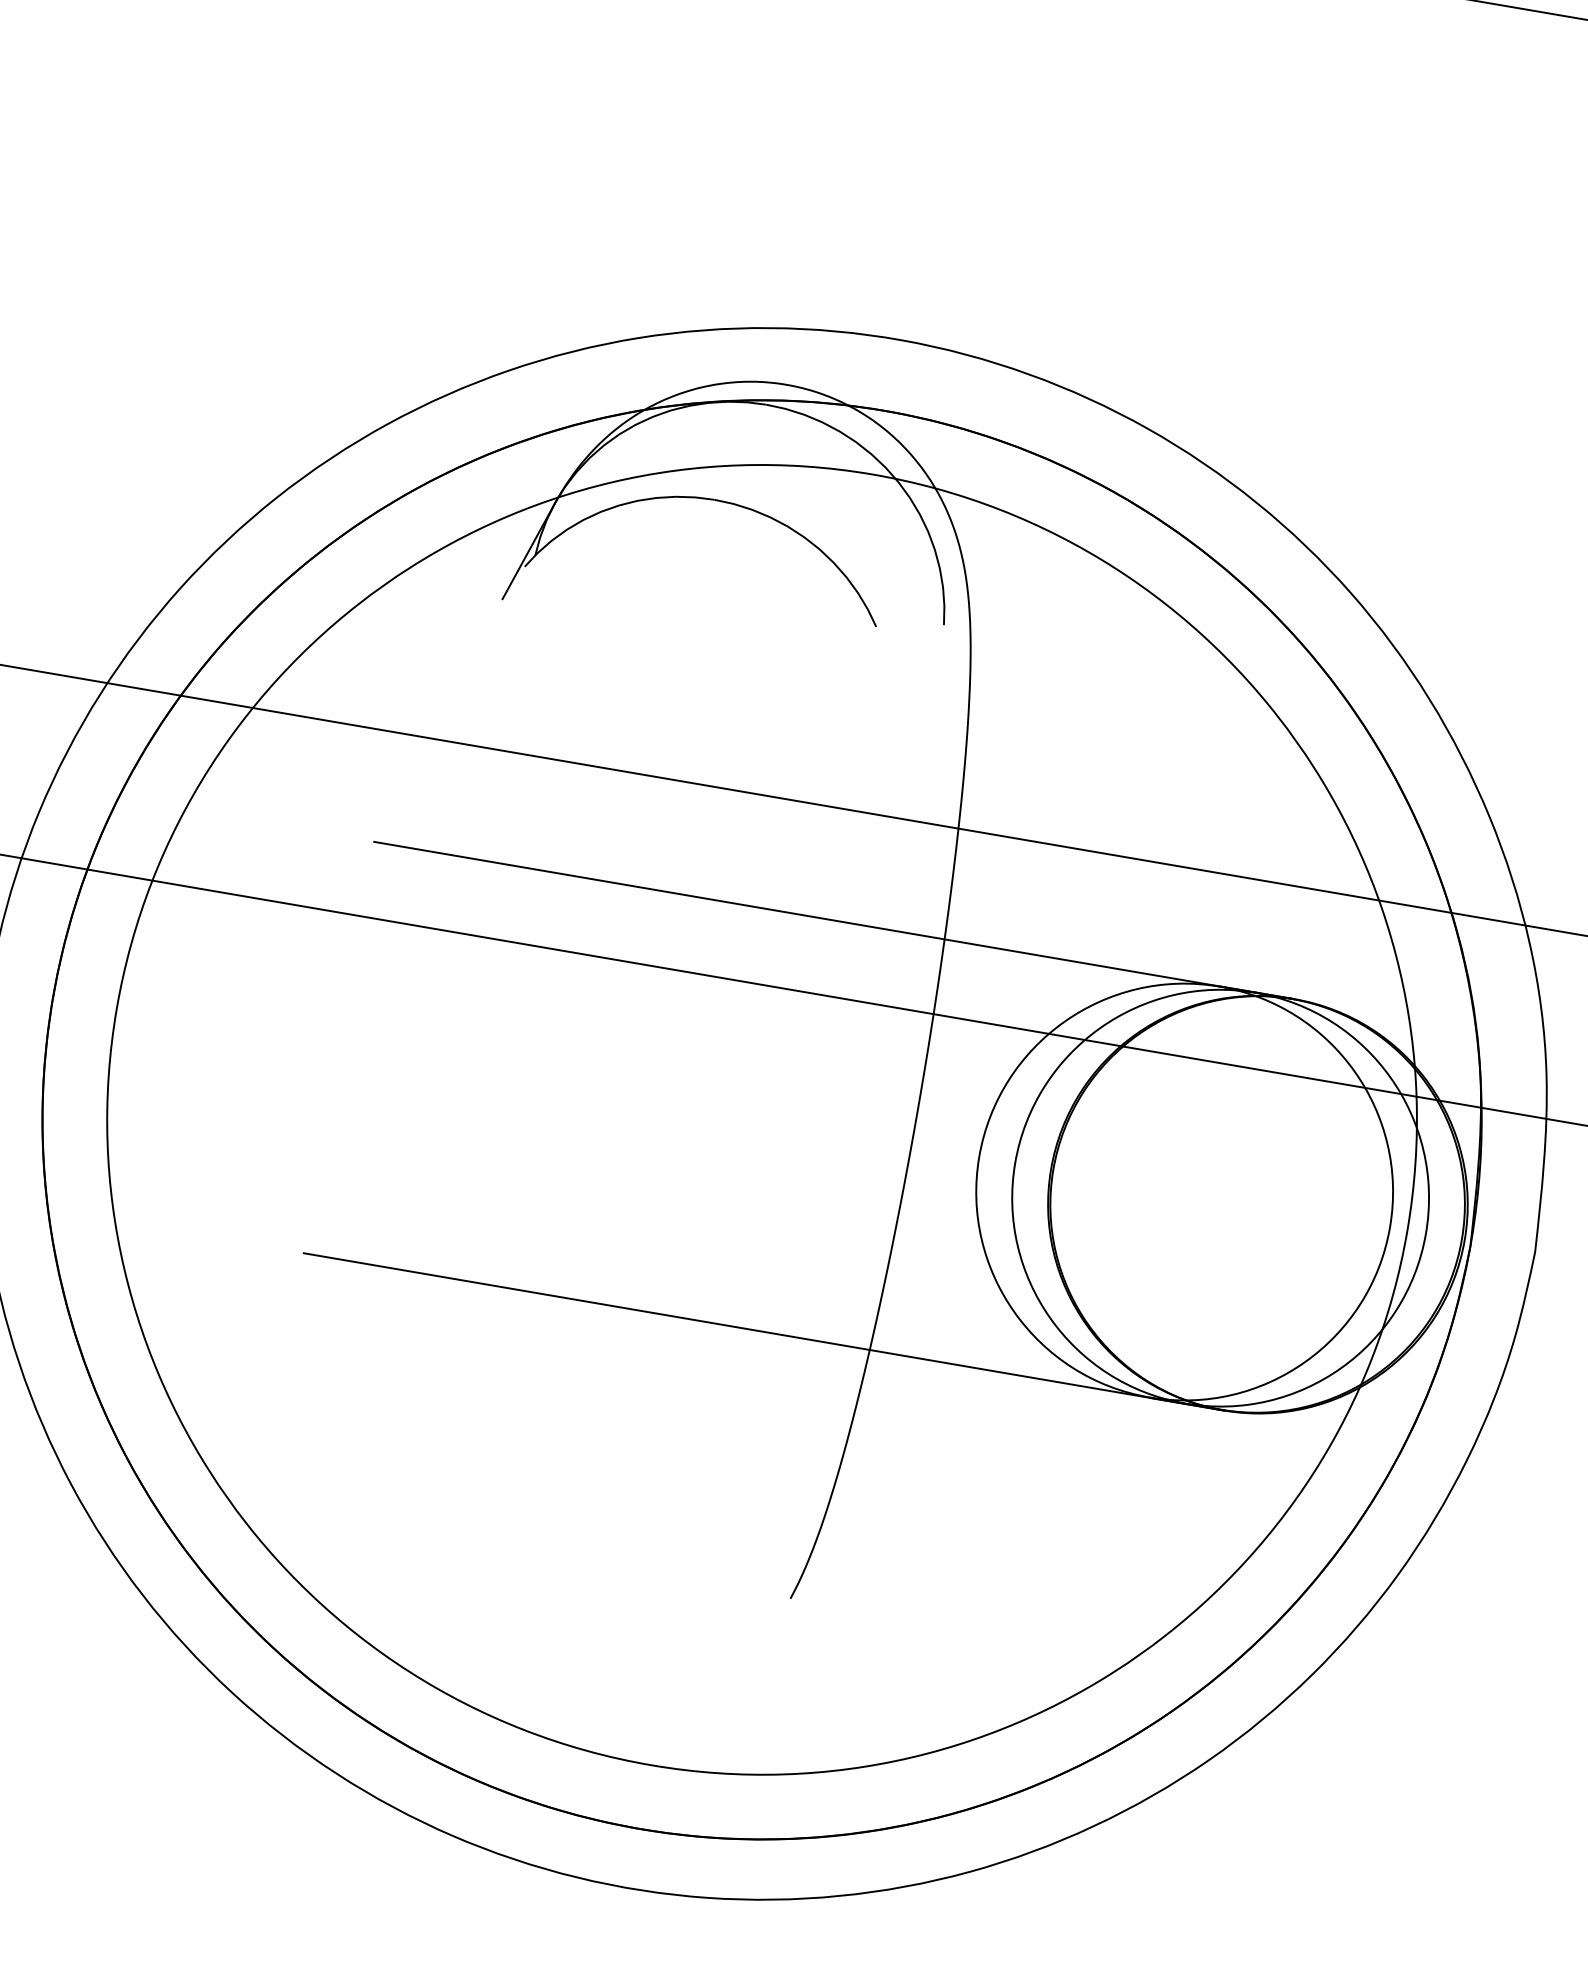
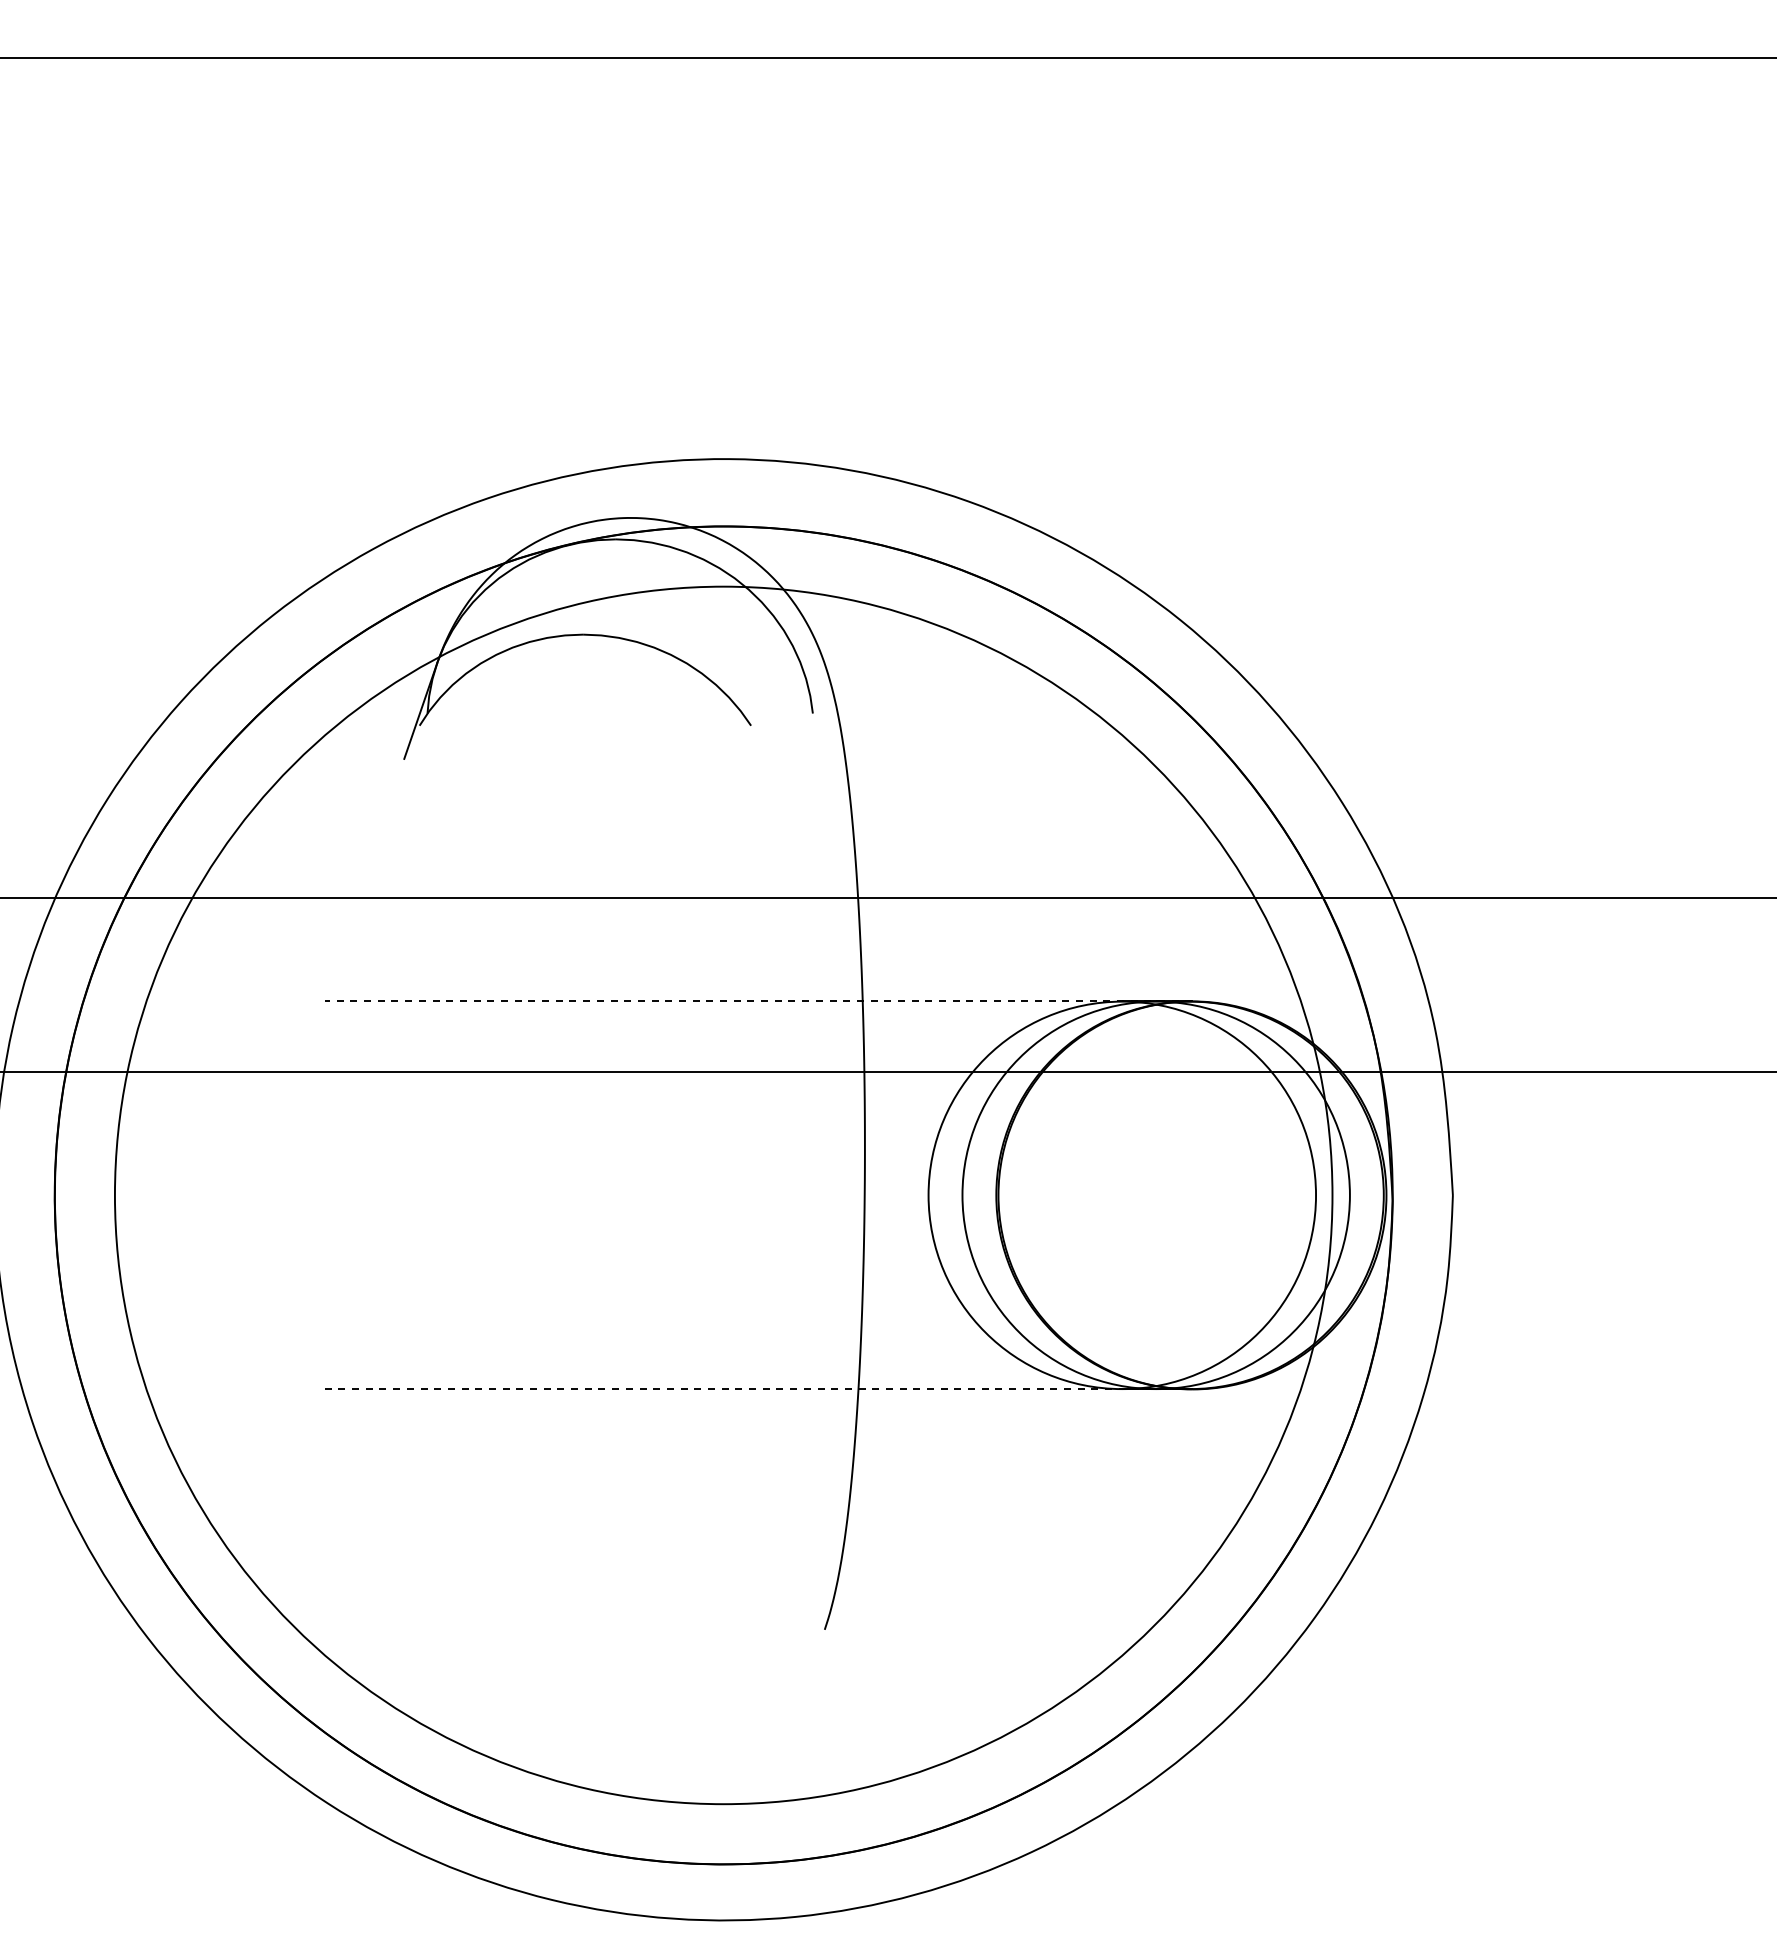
line: (834, 920) -> (758, 1001), solid -> dashed
line: (763, 1331) -> (758, 1389), solid -> dashed

